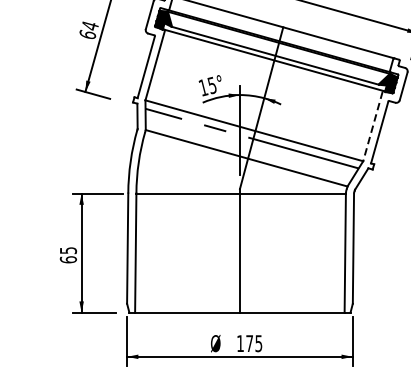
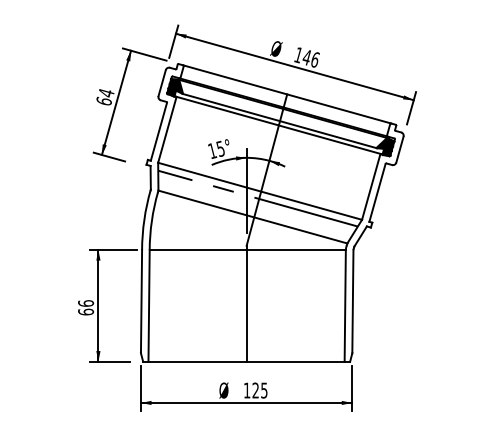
line: (373, 126) -> (371, 187), dashed -> solid
text: (68, 250) -> (86, 303), 65 -> 66
text: (249, 343) -> (255, 390), 175 -> 125

